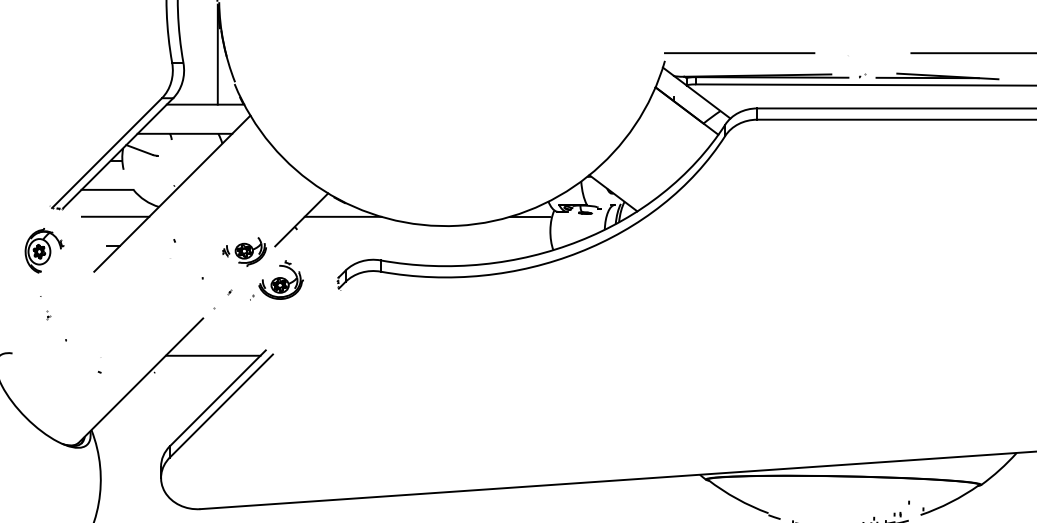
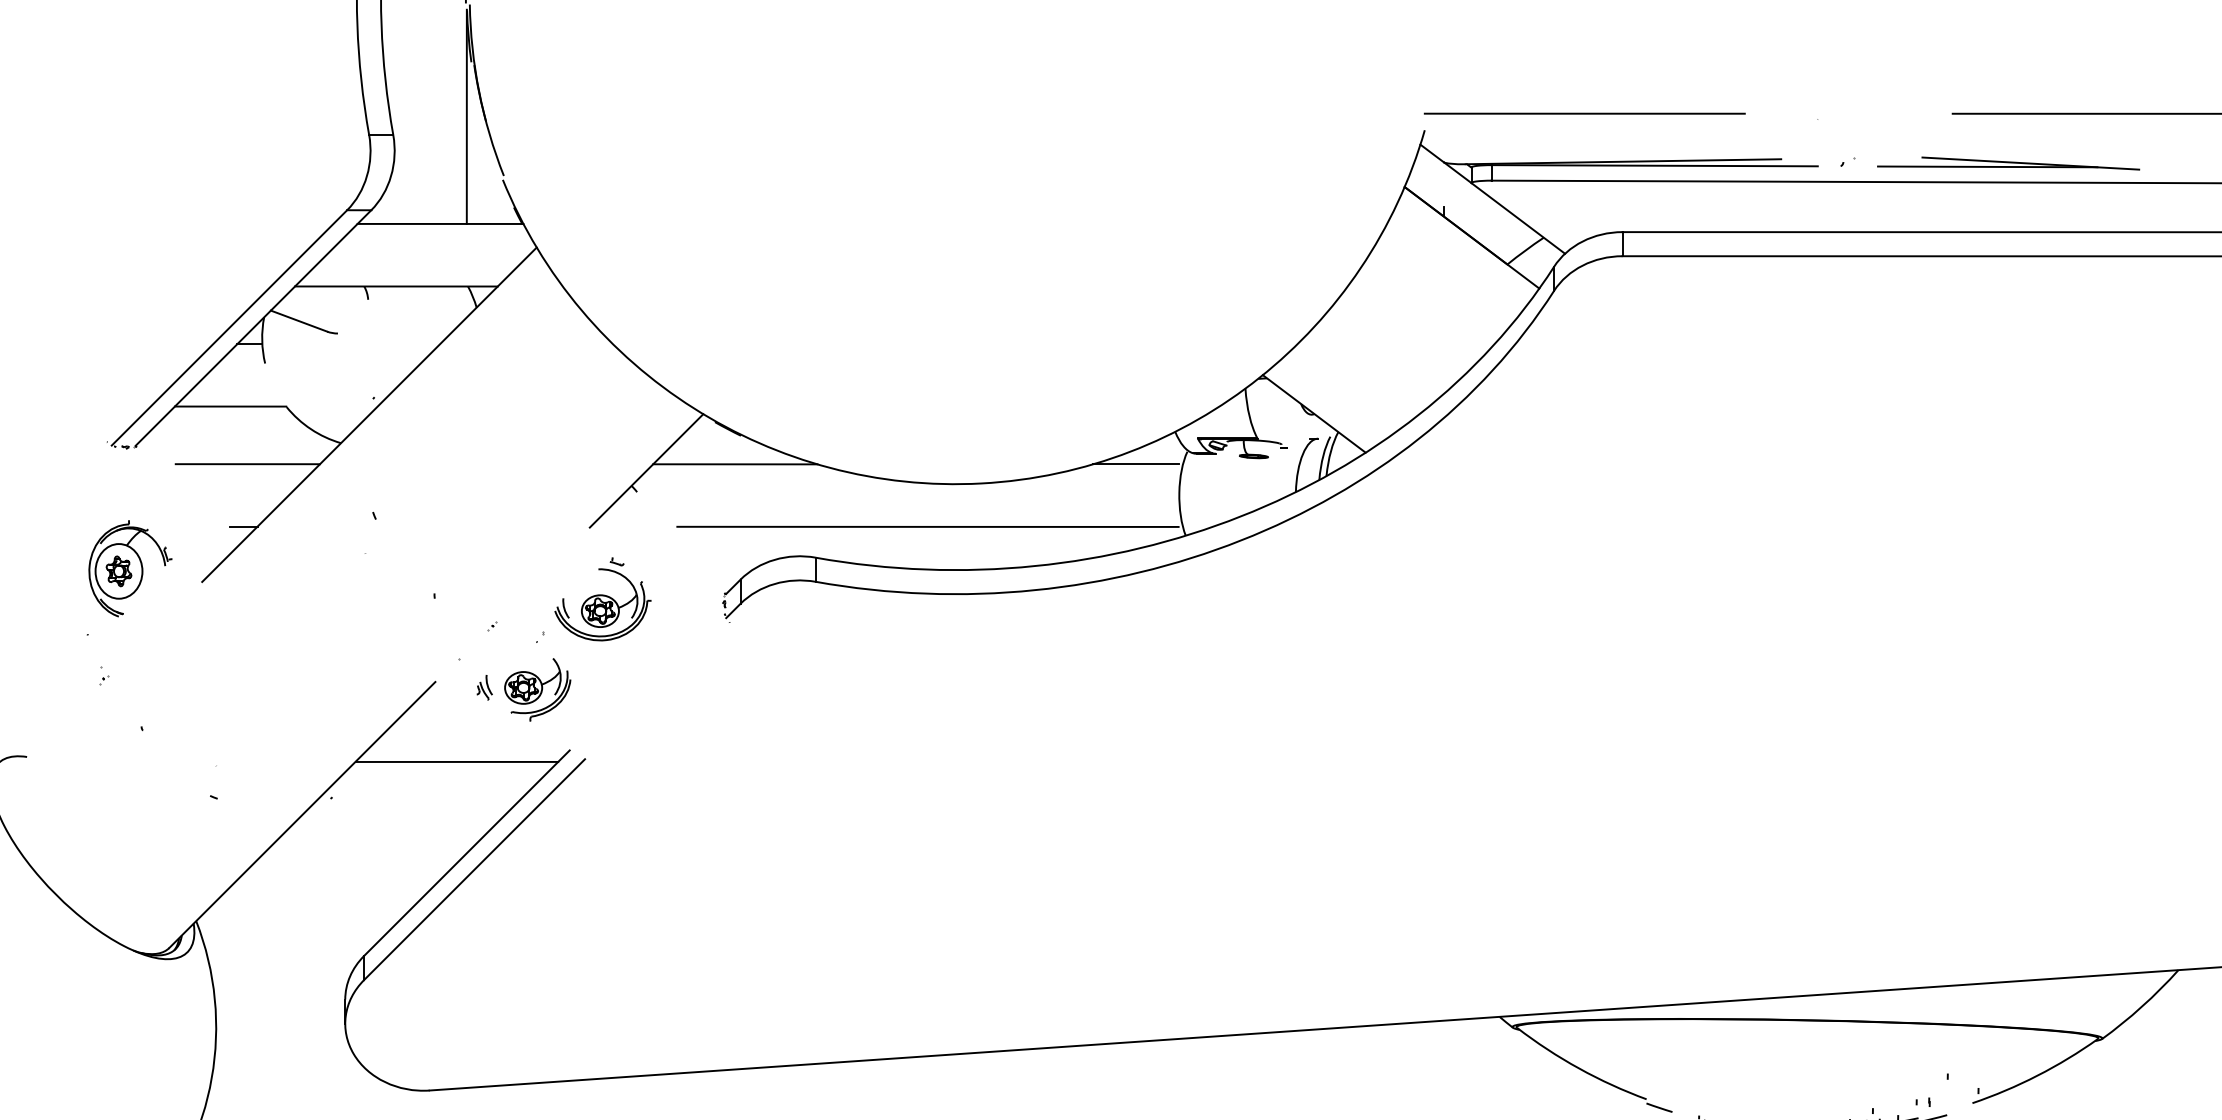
line: (433, 246) -> (928, 527), added
part: (44, 250) -> (129, 568), moved
part: (244, 251) -> (524, 688), moved

